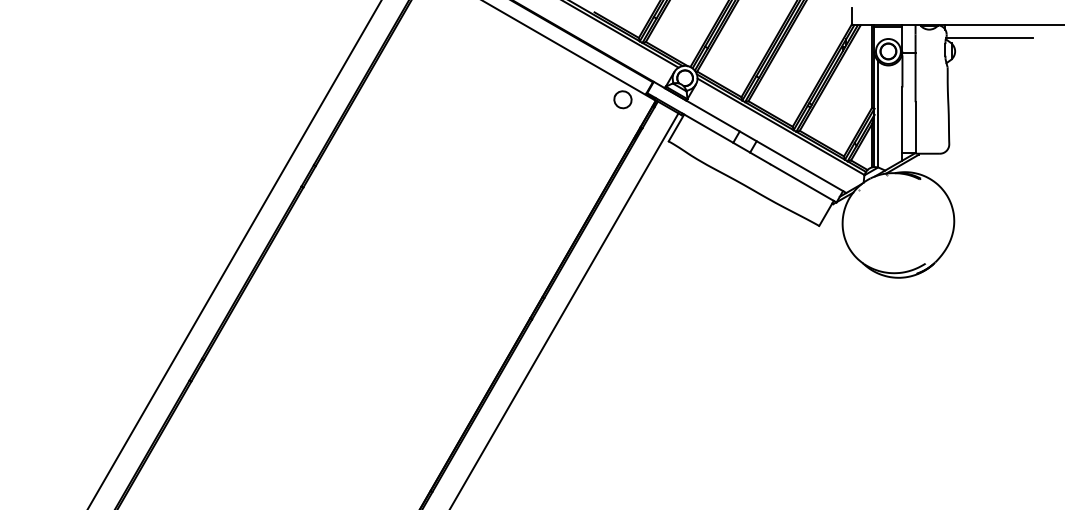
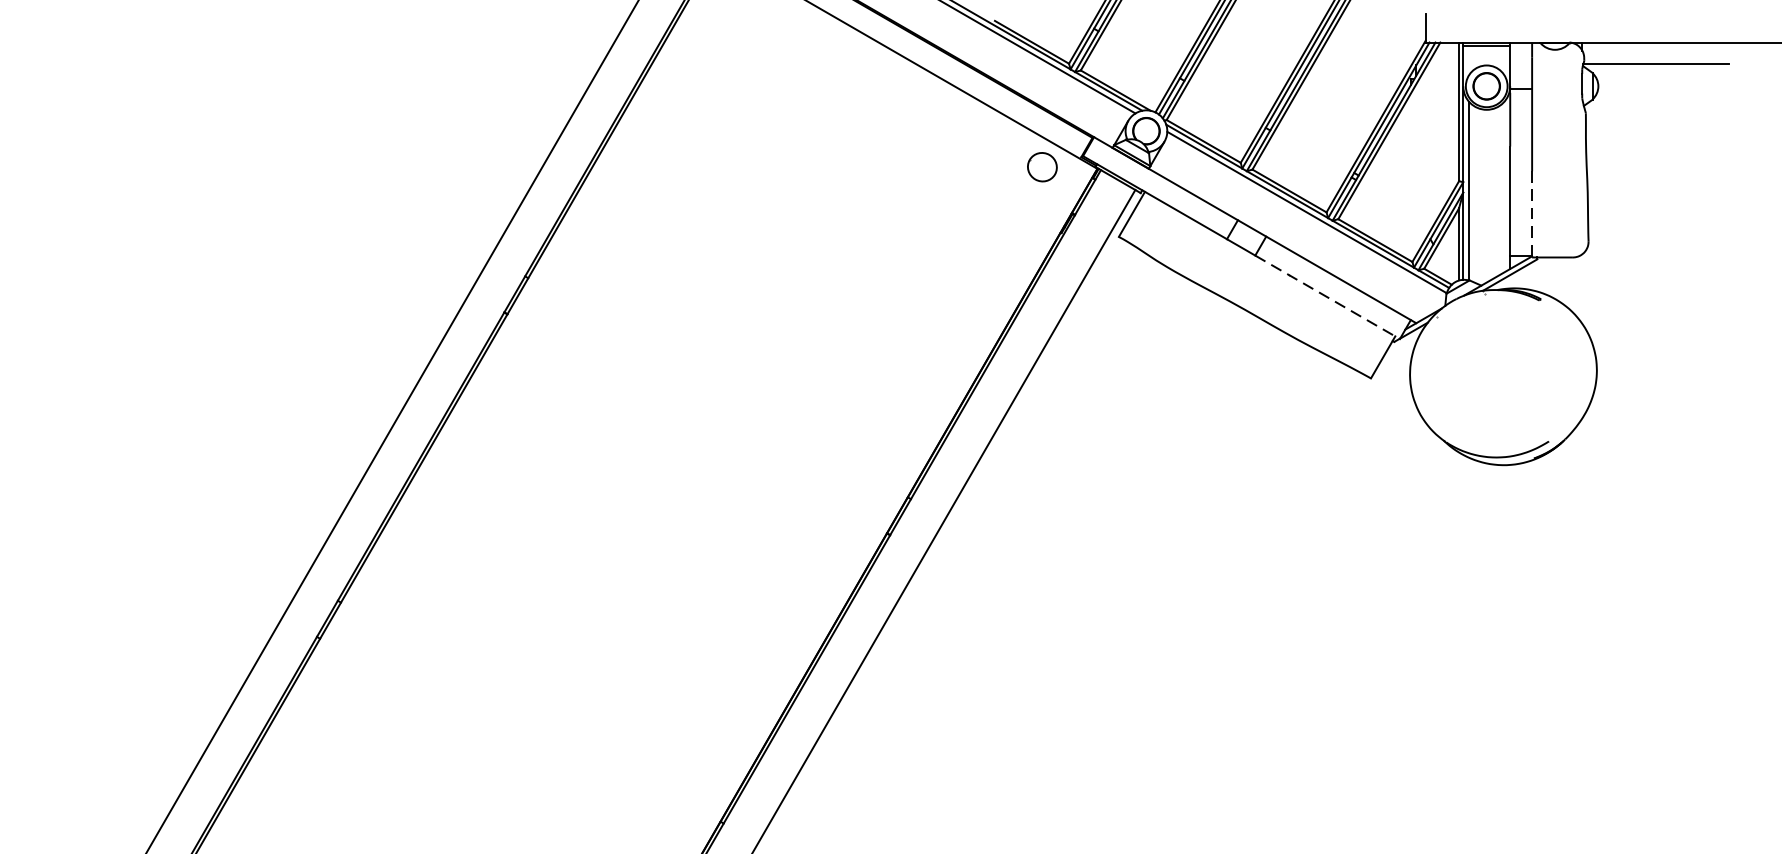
line: (915, 127) -> (1532, 213), solid -> dashed
line: (793, 177) -> (1327, 297), solid -> dashed

